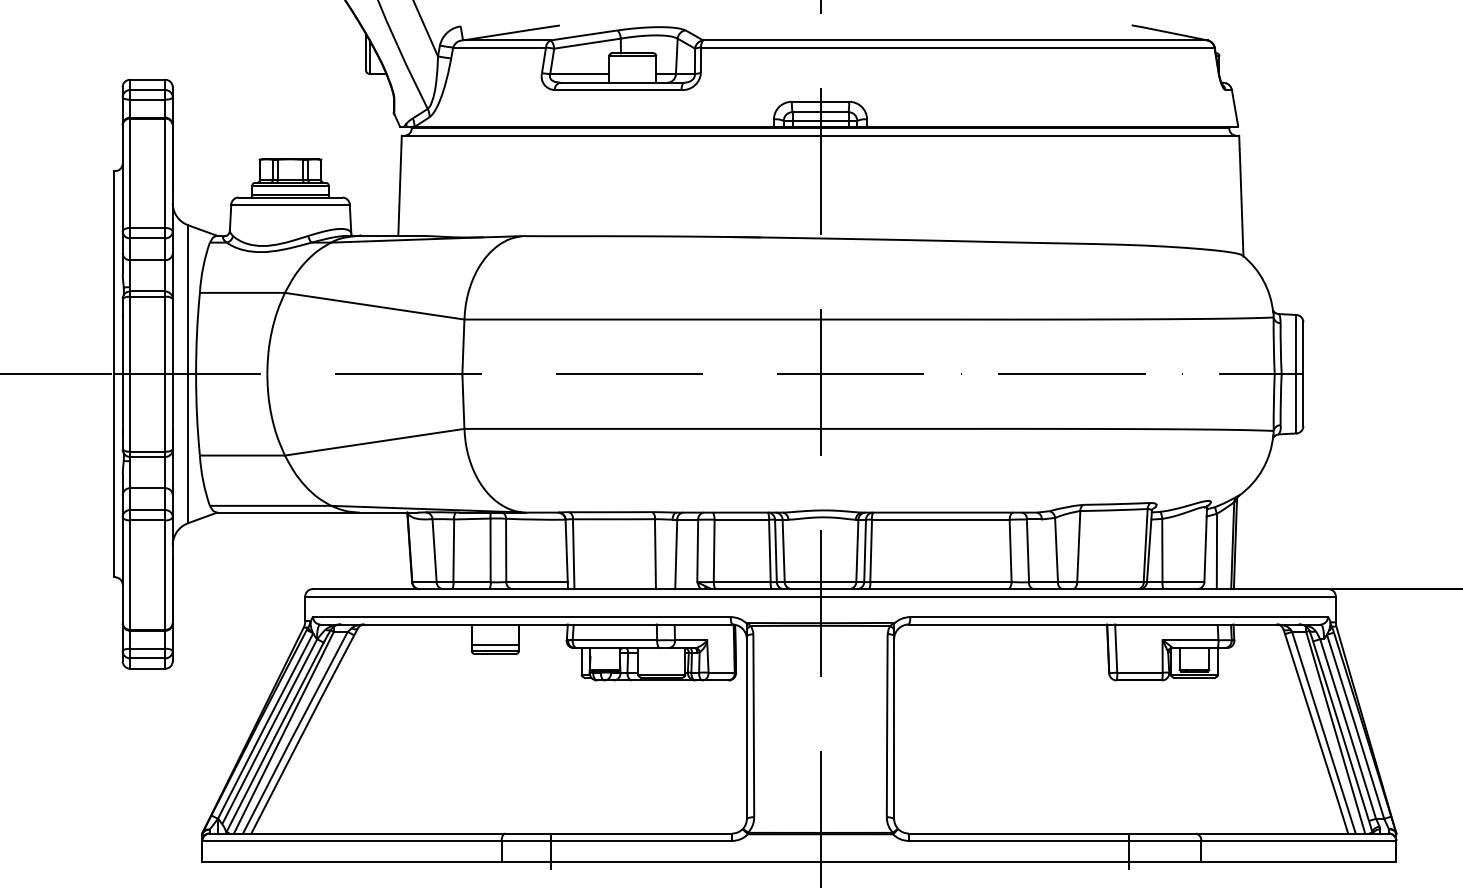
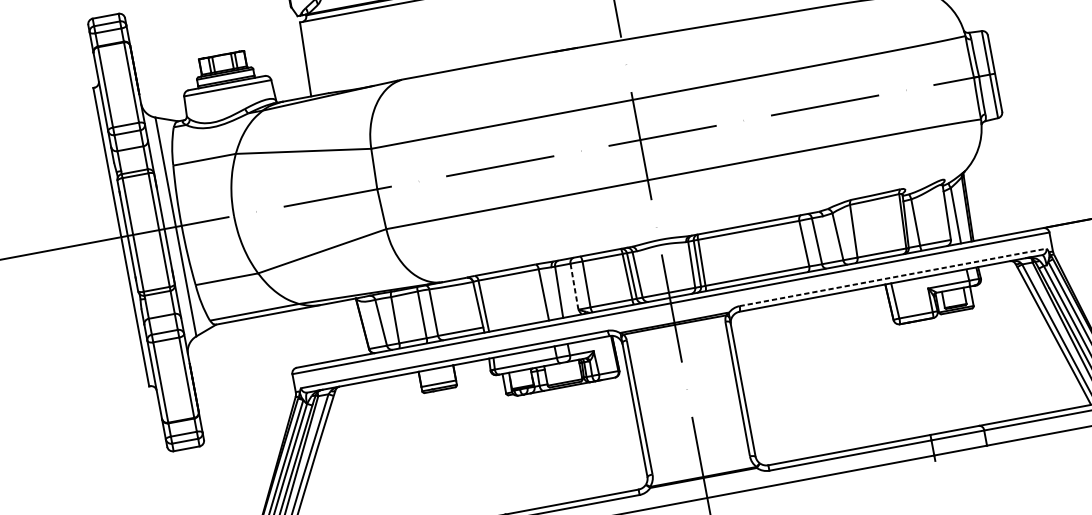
line: (697, 550) -> (574, 286), solid -> dashed
line: (1119, 617) -> (893, 277), solid -> dashed

